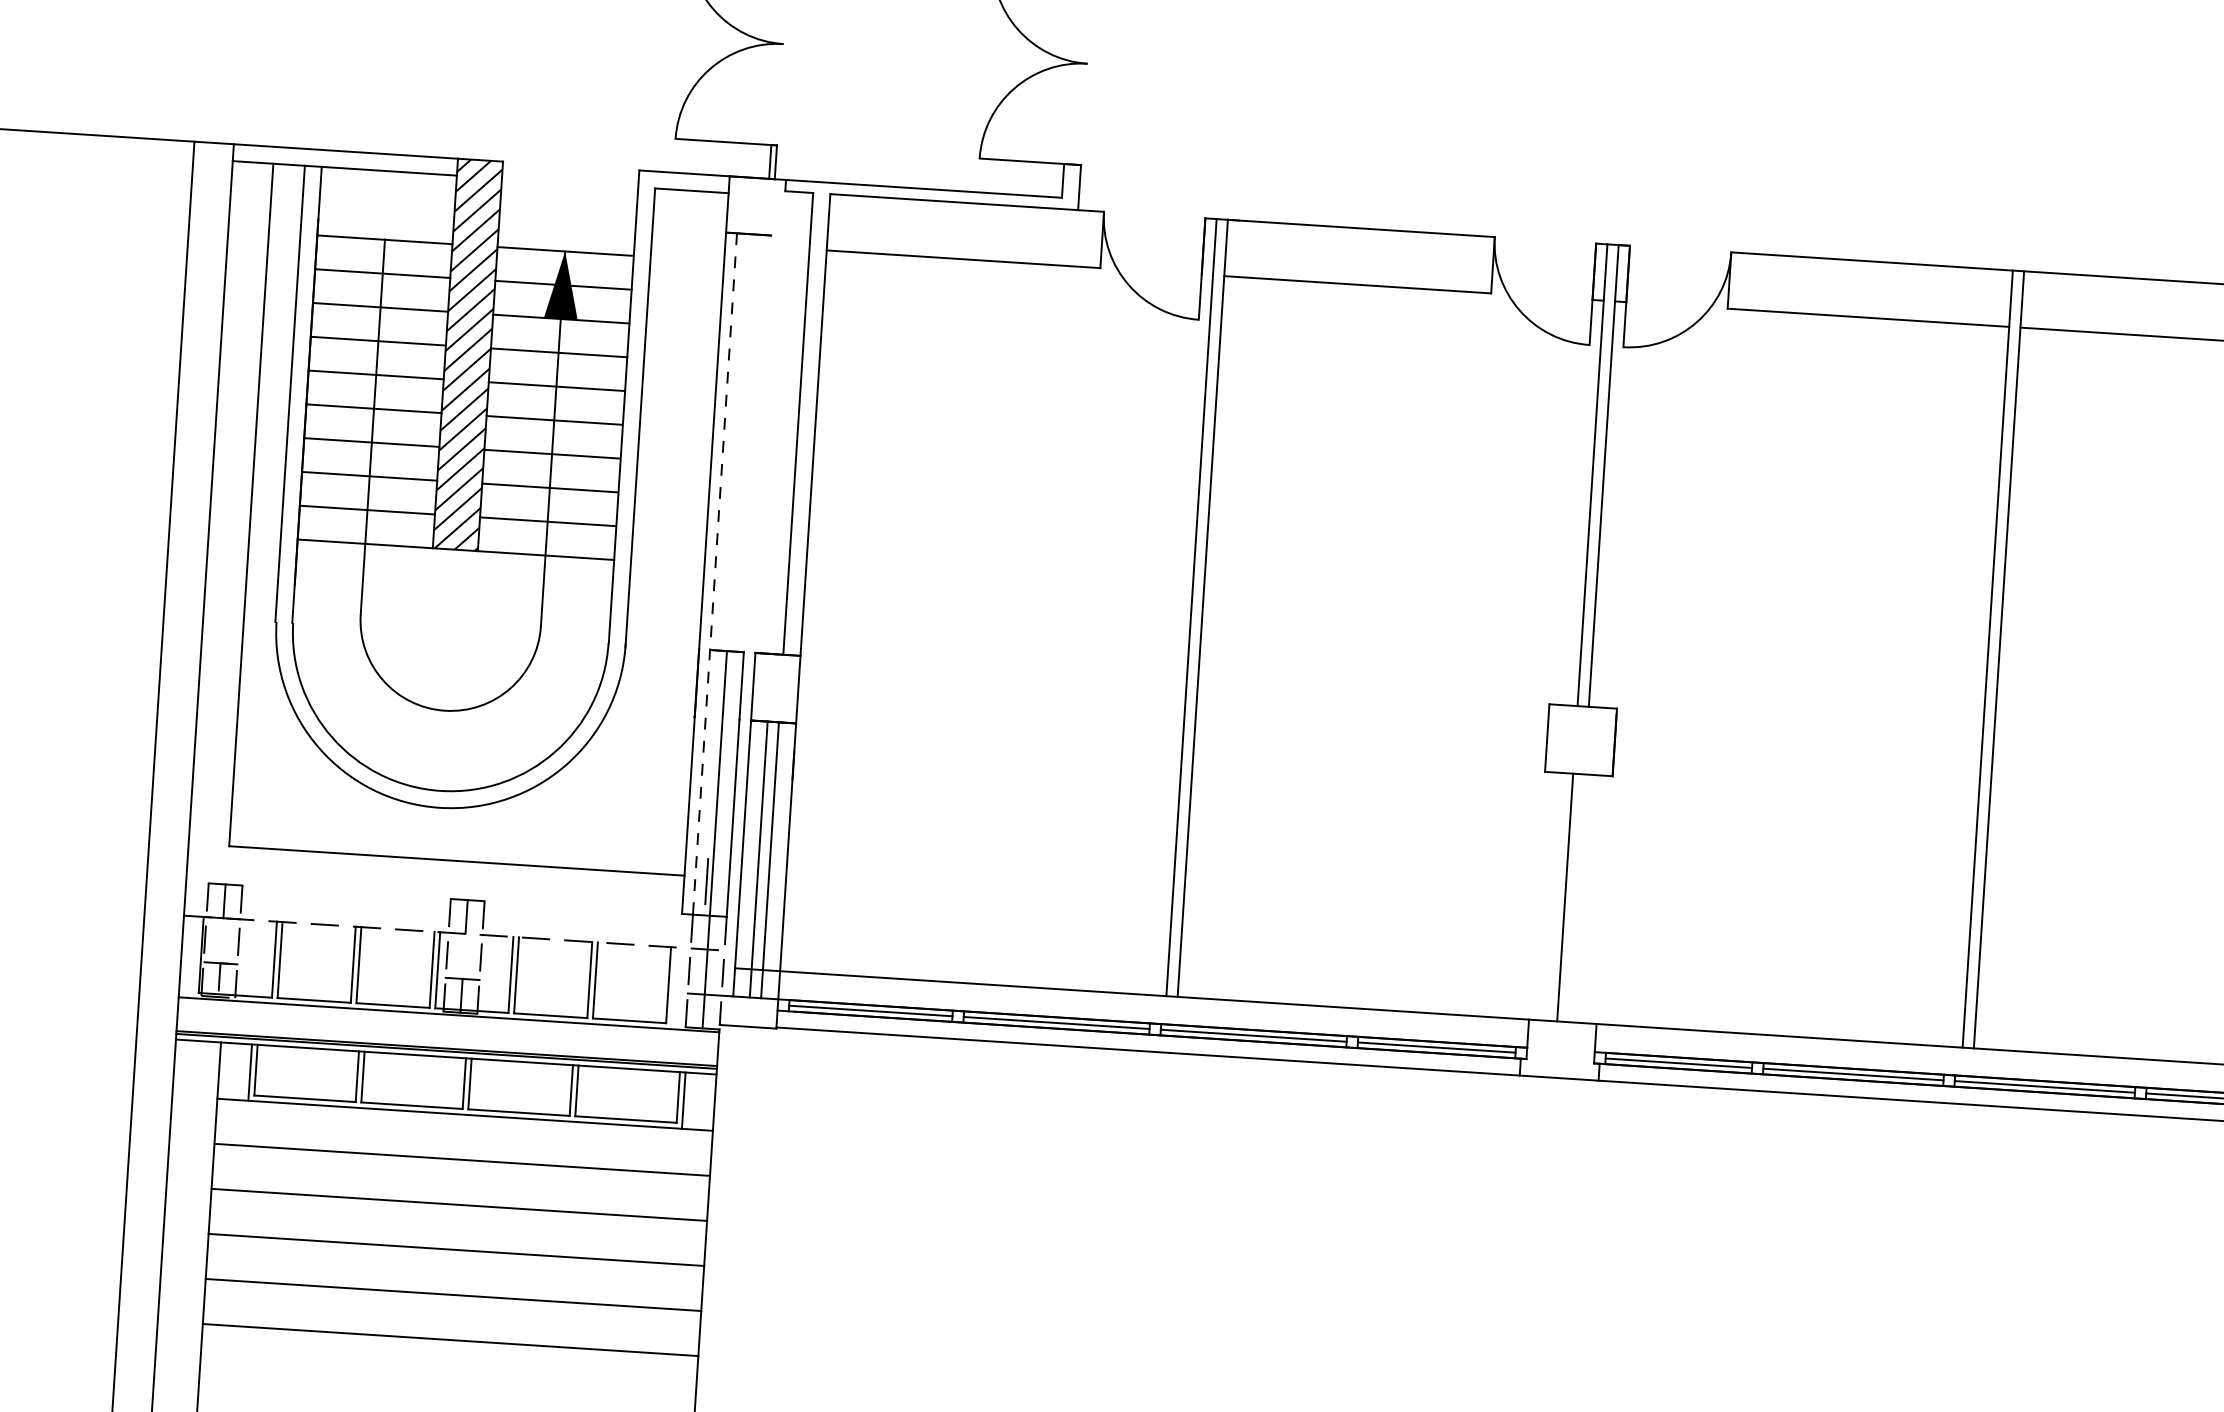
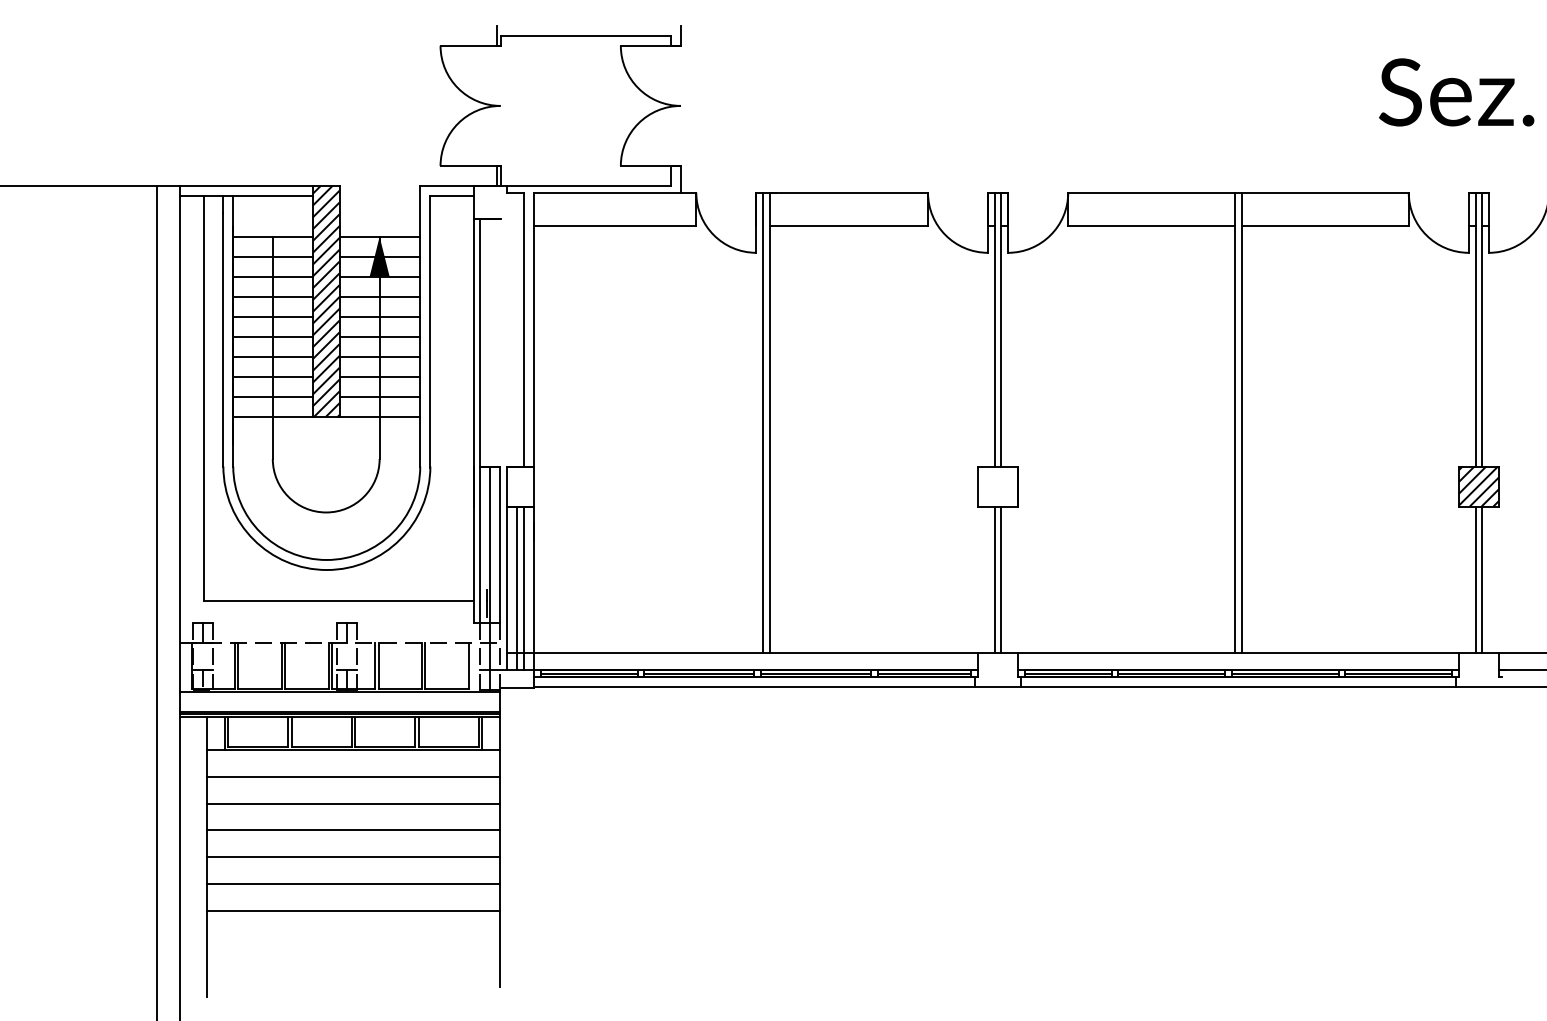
line: (715, 574) -> (480, 421), dashed -> solid
line: (1576, 897) -> (1001, 579), added
line: (447, 1384) -> (353, 910), added

